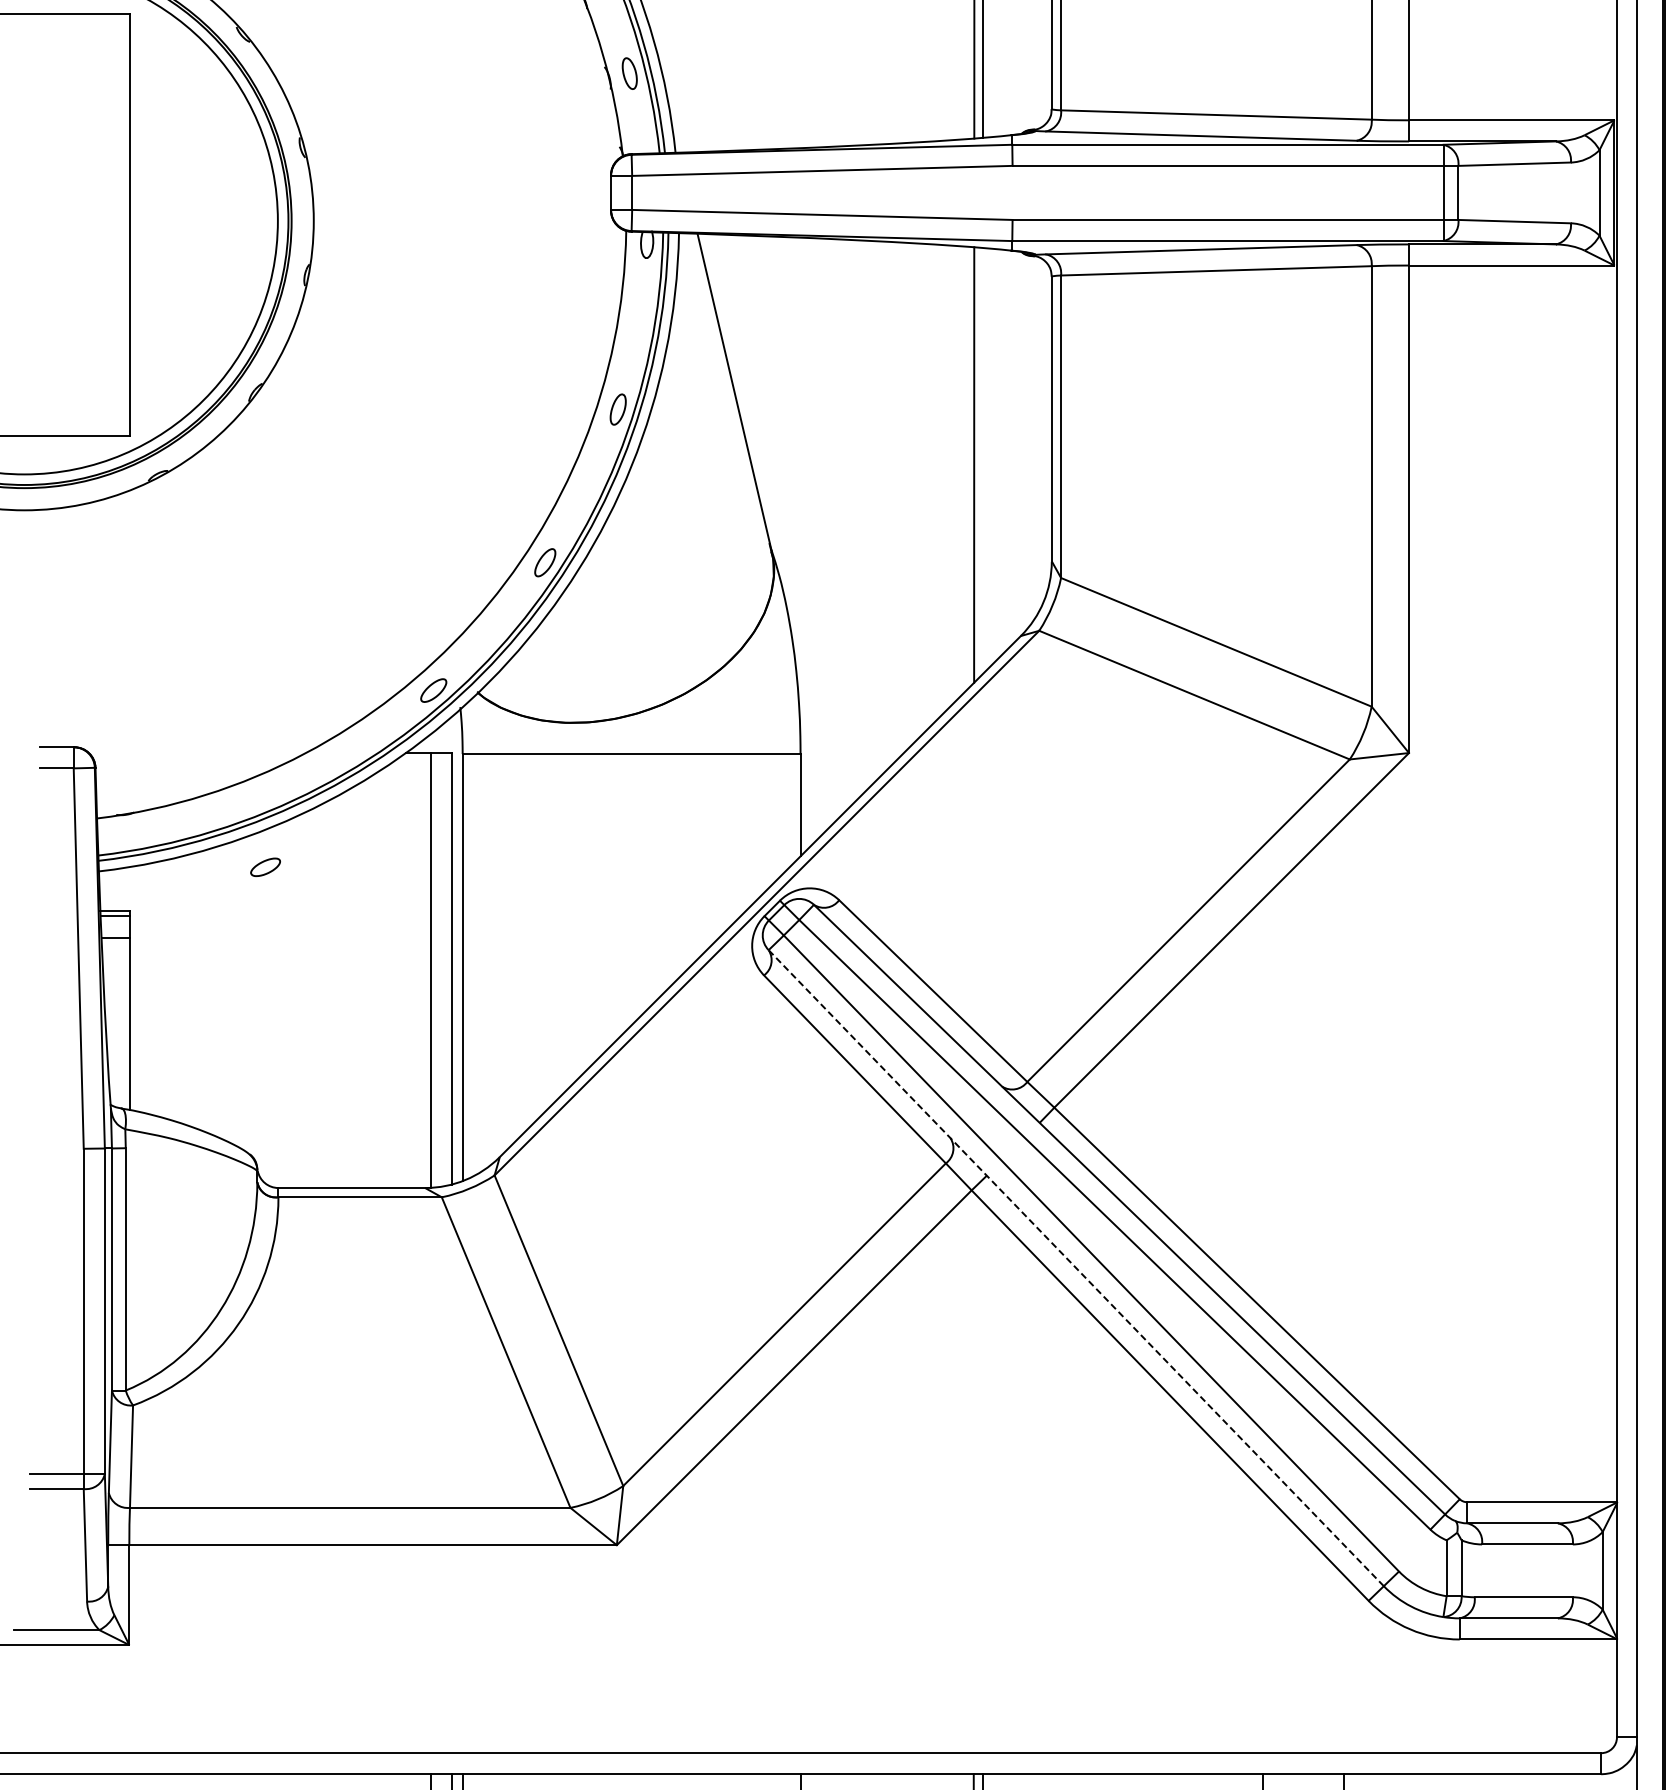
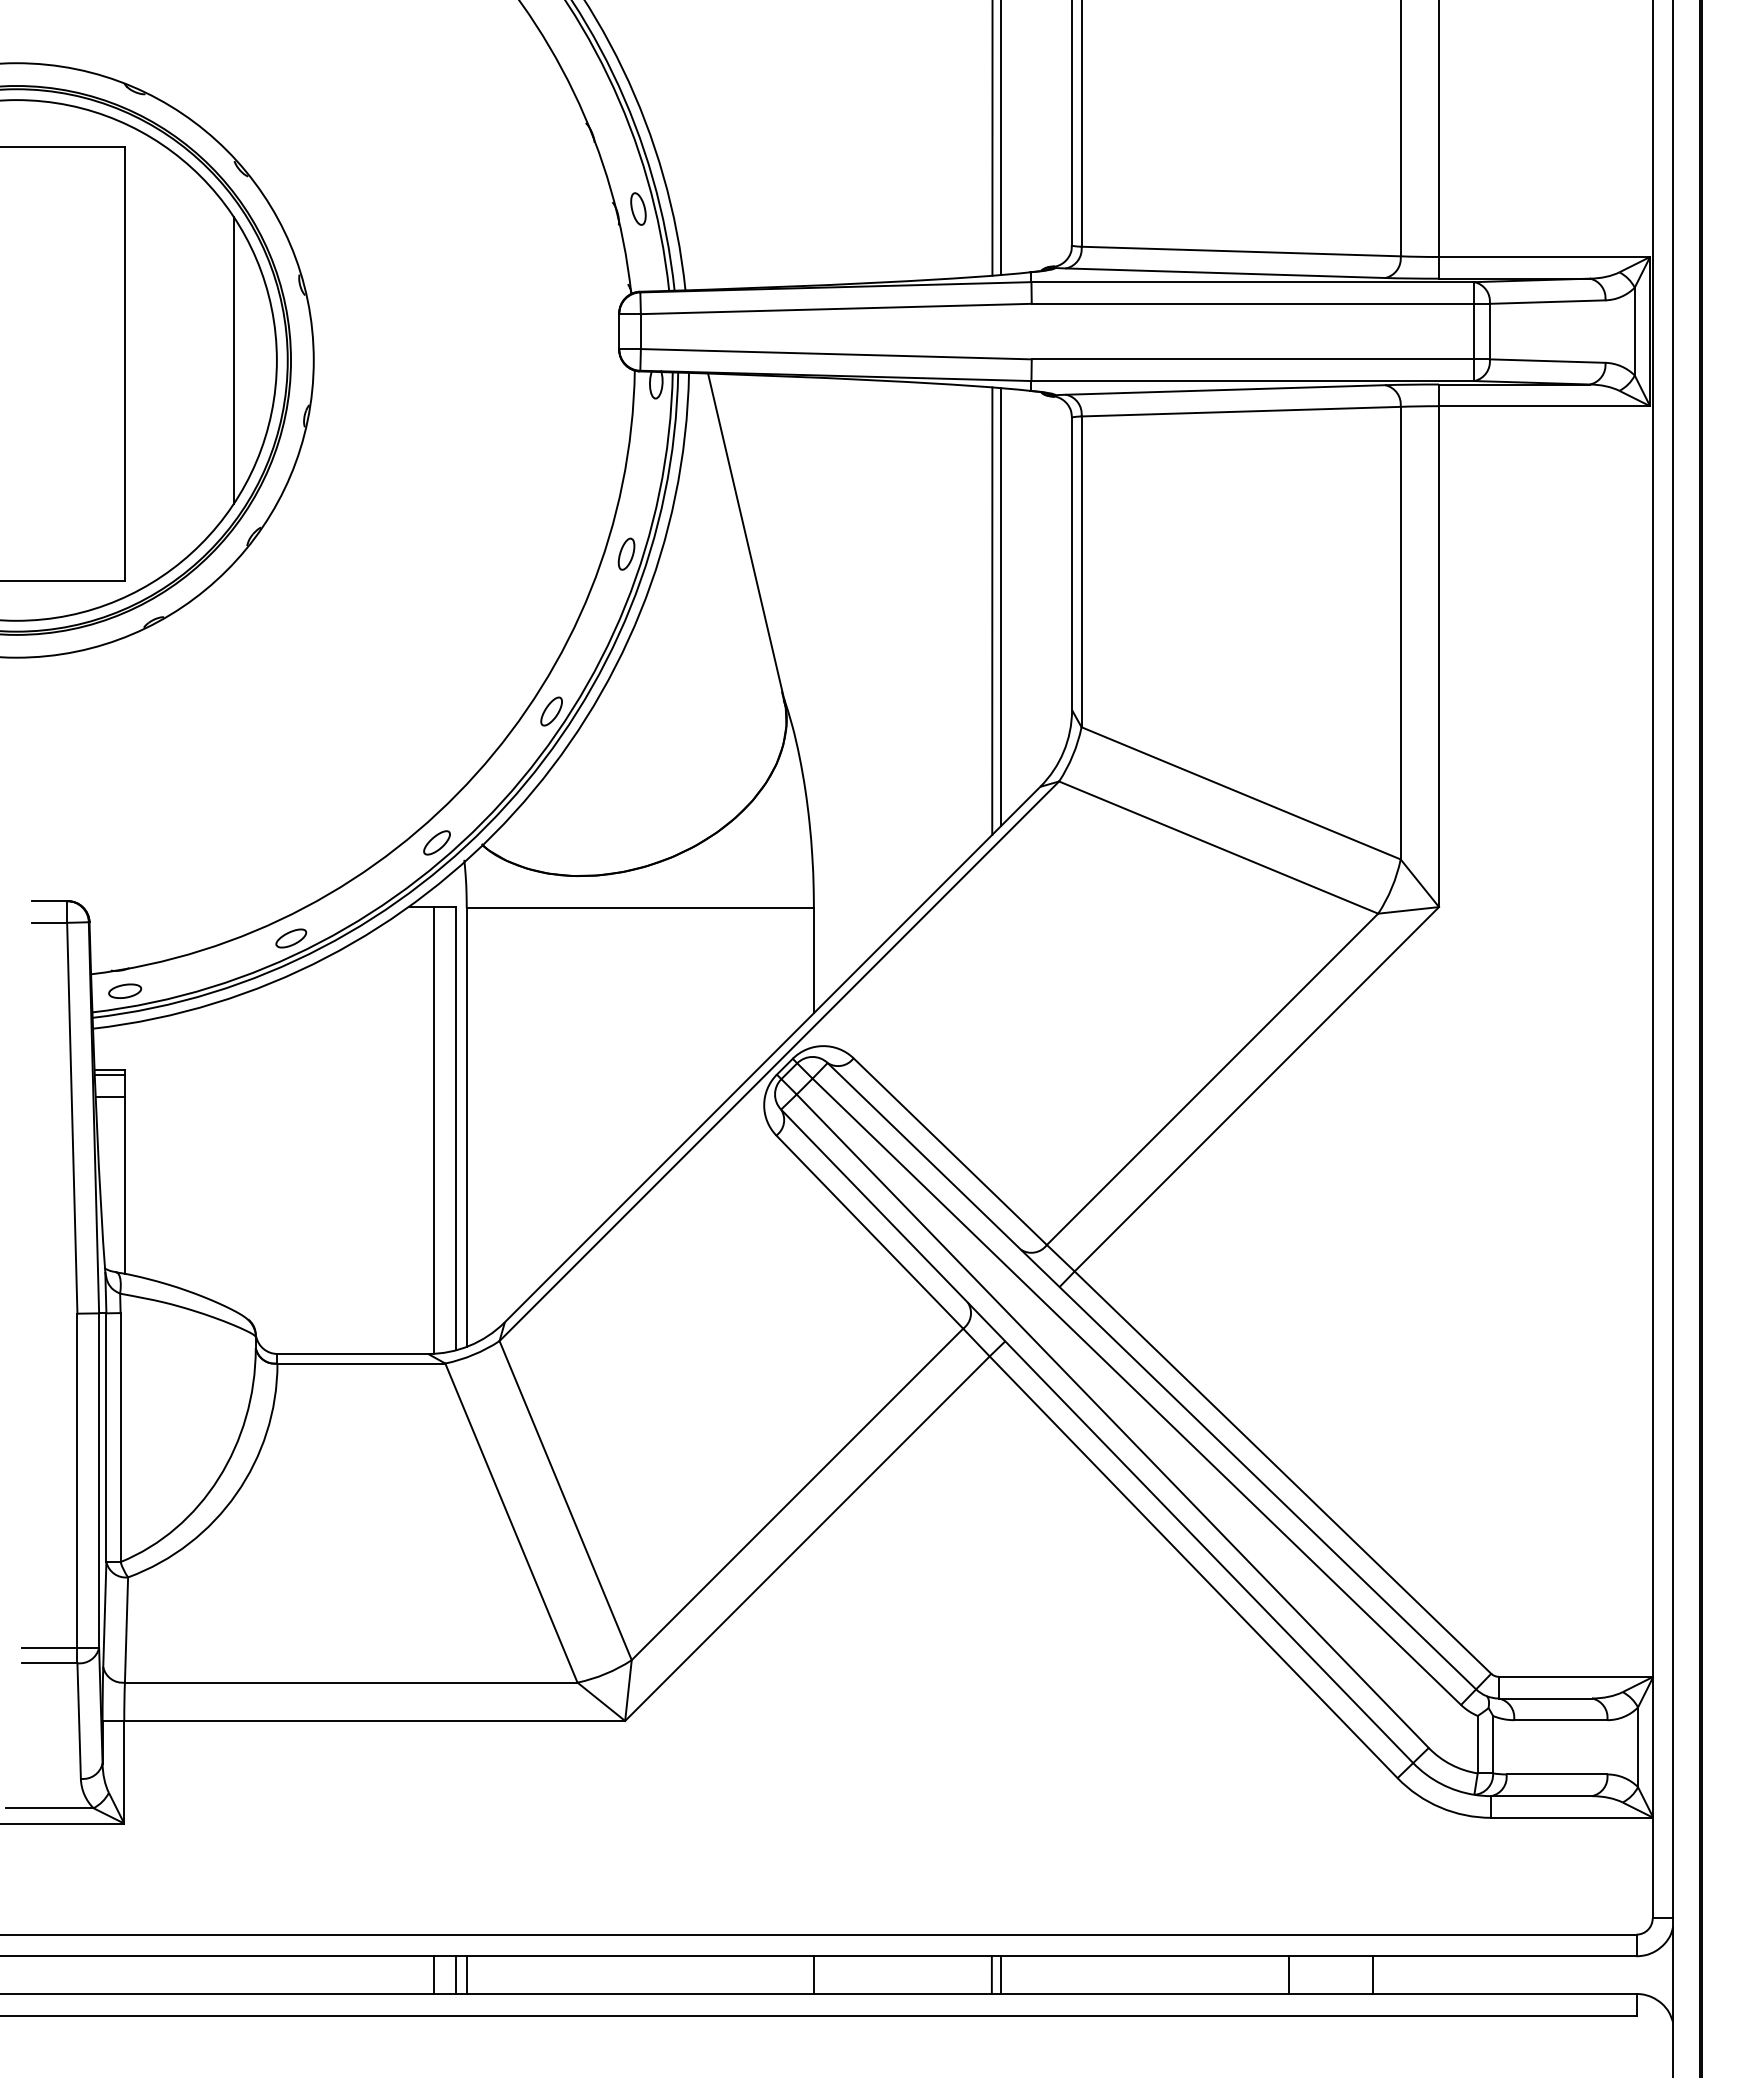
line: (235, 221) -> (233, 360), added
line: (983, 461) -> (1001, 607), added
part: (130, 834) -> (125, 990), added
part: (265, 867) -> (291, 938), moved
line: (1076, 1268) -> (1097, 1436), dashed -> solid

